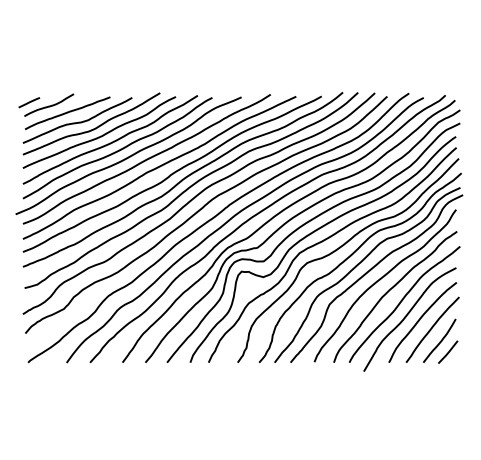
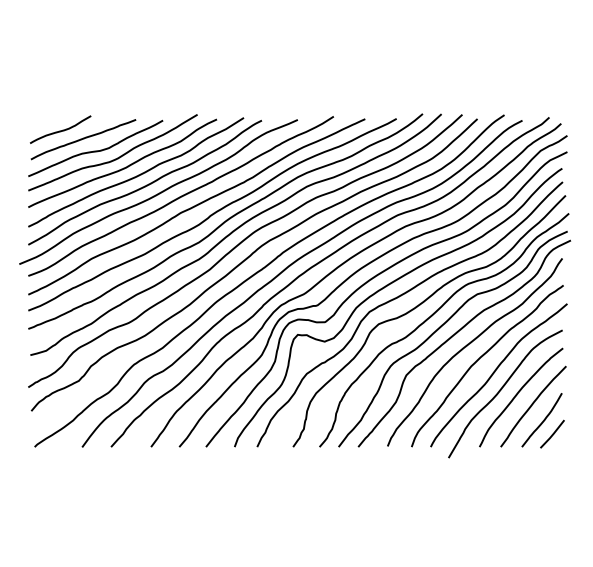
line: (29, 102) -> (36, 126), removed

